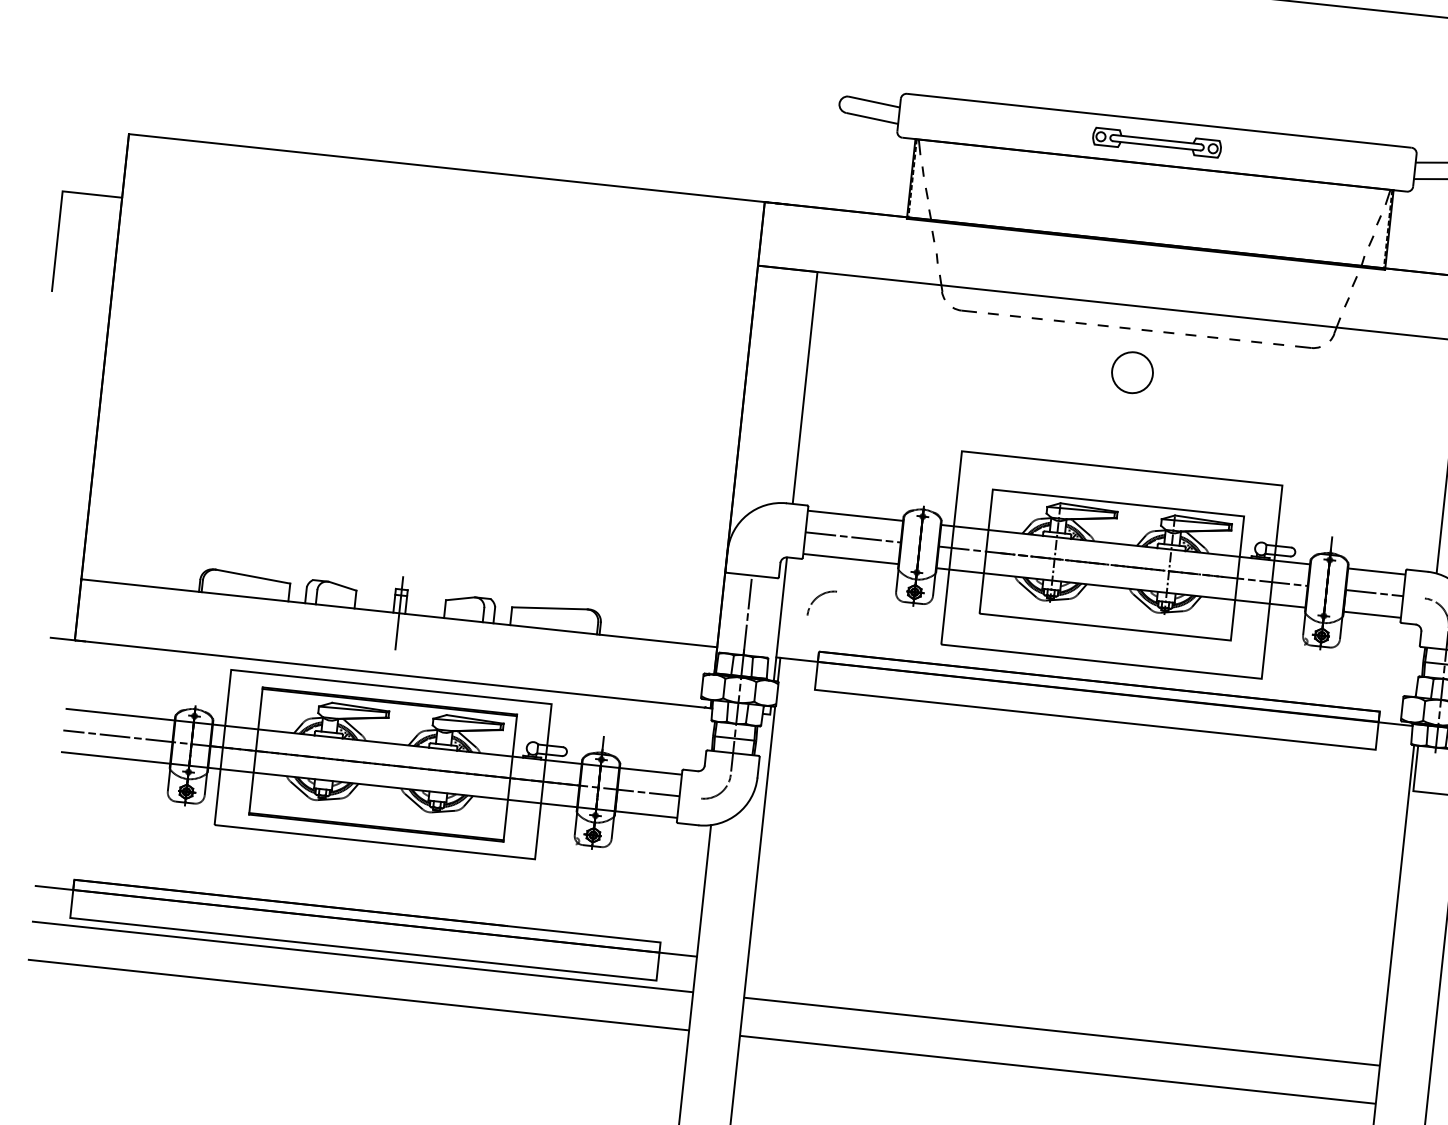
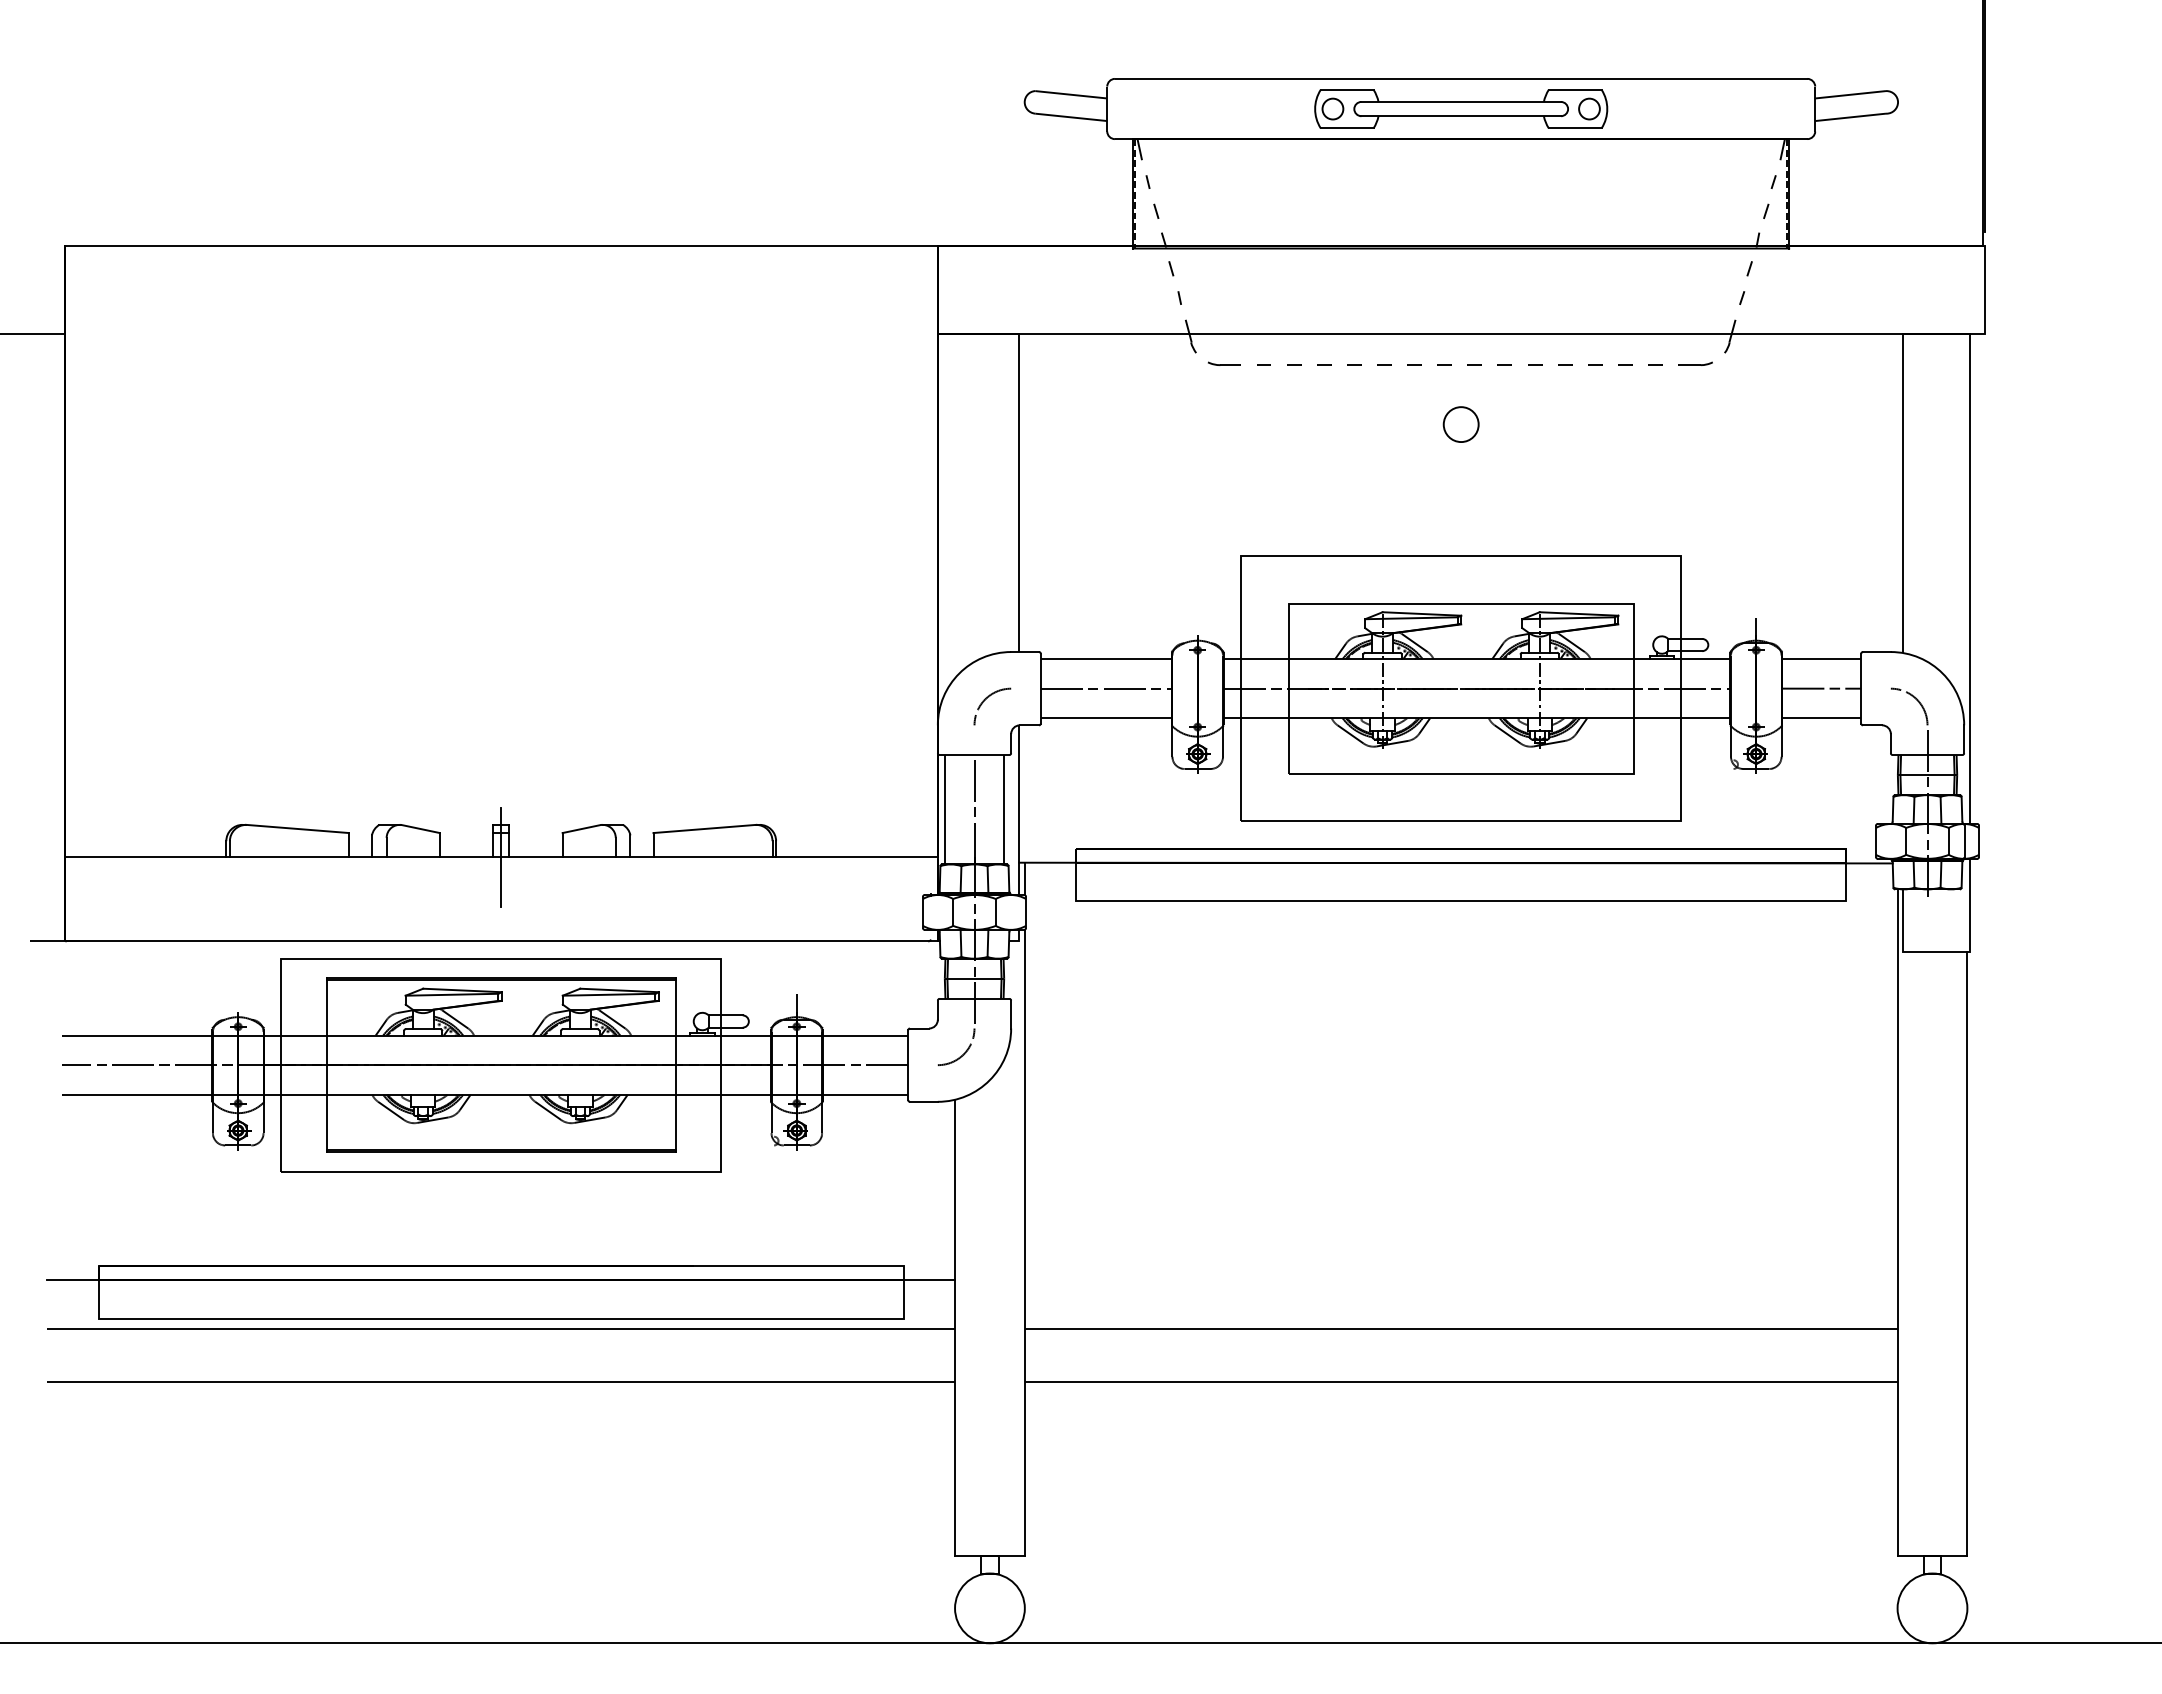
part: (1157, 142) -> (1461, 108), size x1.67
circle: (1131, 372) -> (1460, 424), size x0.62
arc: (818, 597) -> (986, 699), moved
line: (725, 612) -> (944, 809), added
line: (769, 617) -> (1004, 809), added

